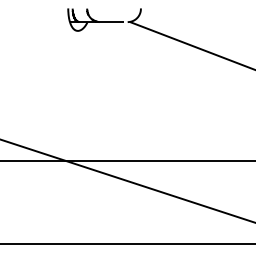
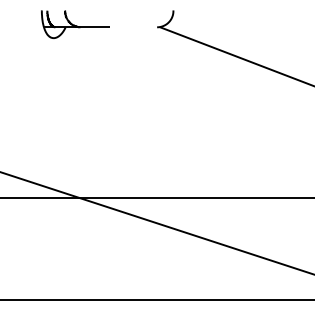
part: (95, 19) -> (75, 24), moved

